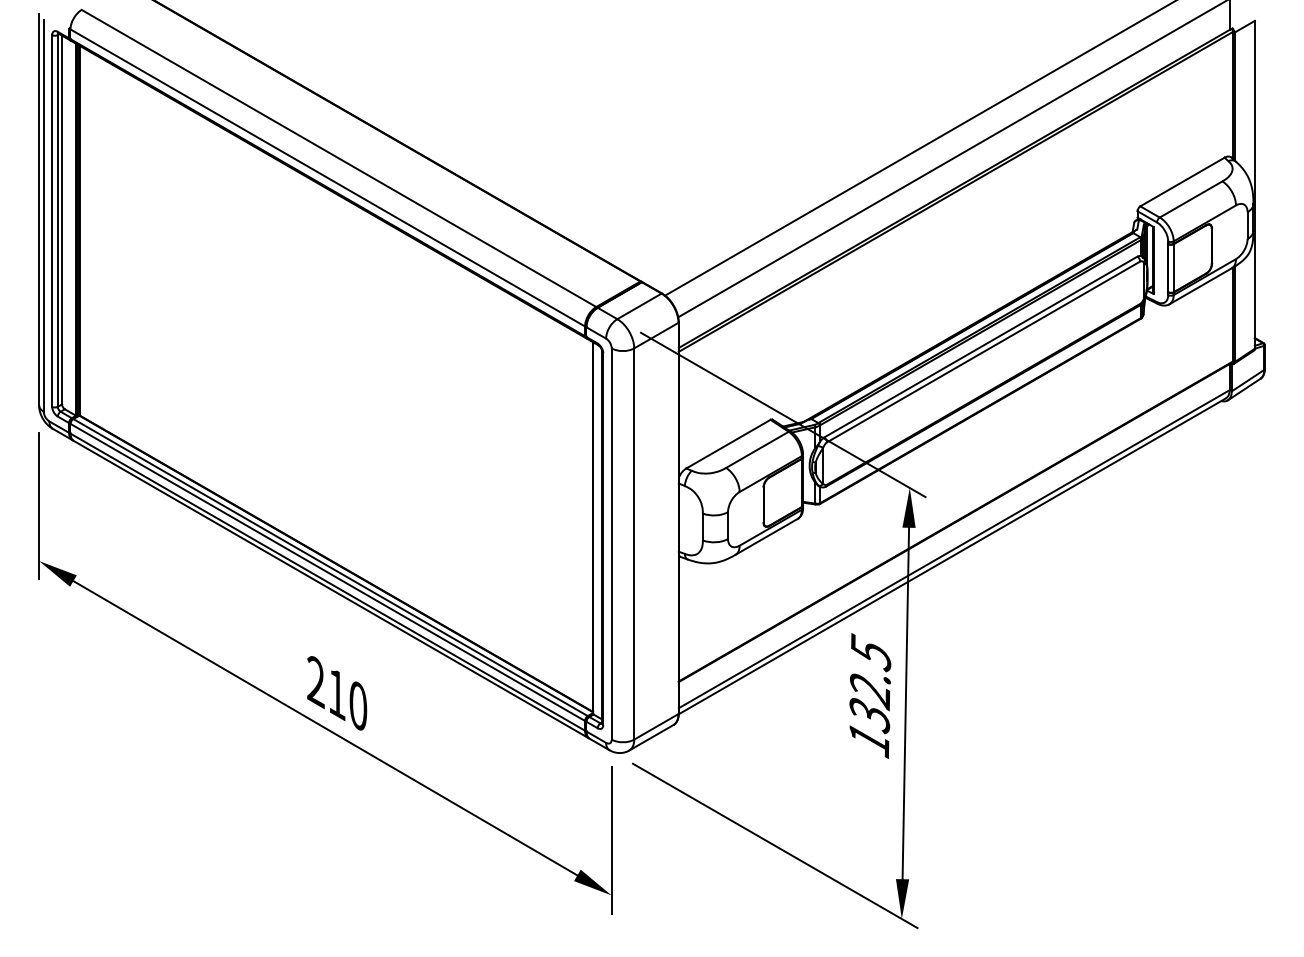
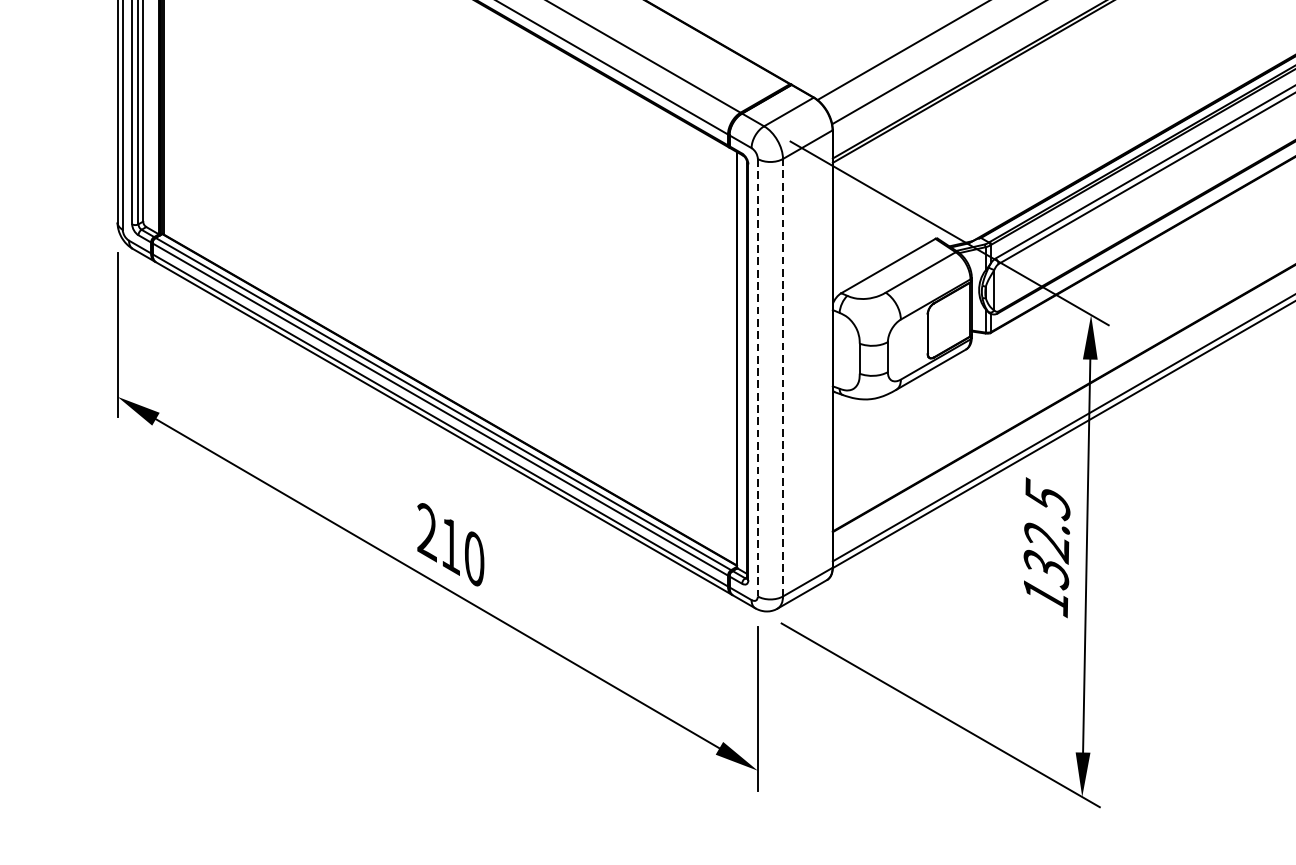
line: (611, 544) -> (757, 378), solid -> dashed
line: (634, 544) -> (783, 378), solid -> dashed

